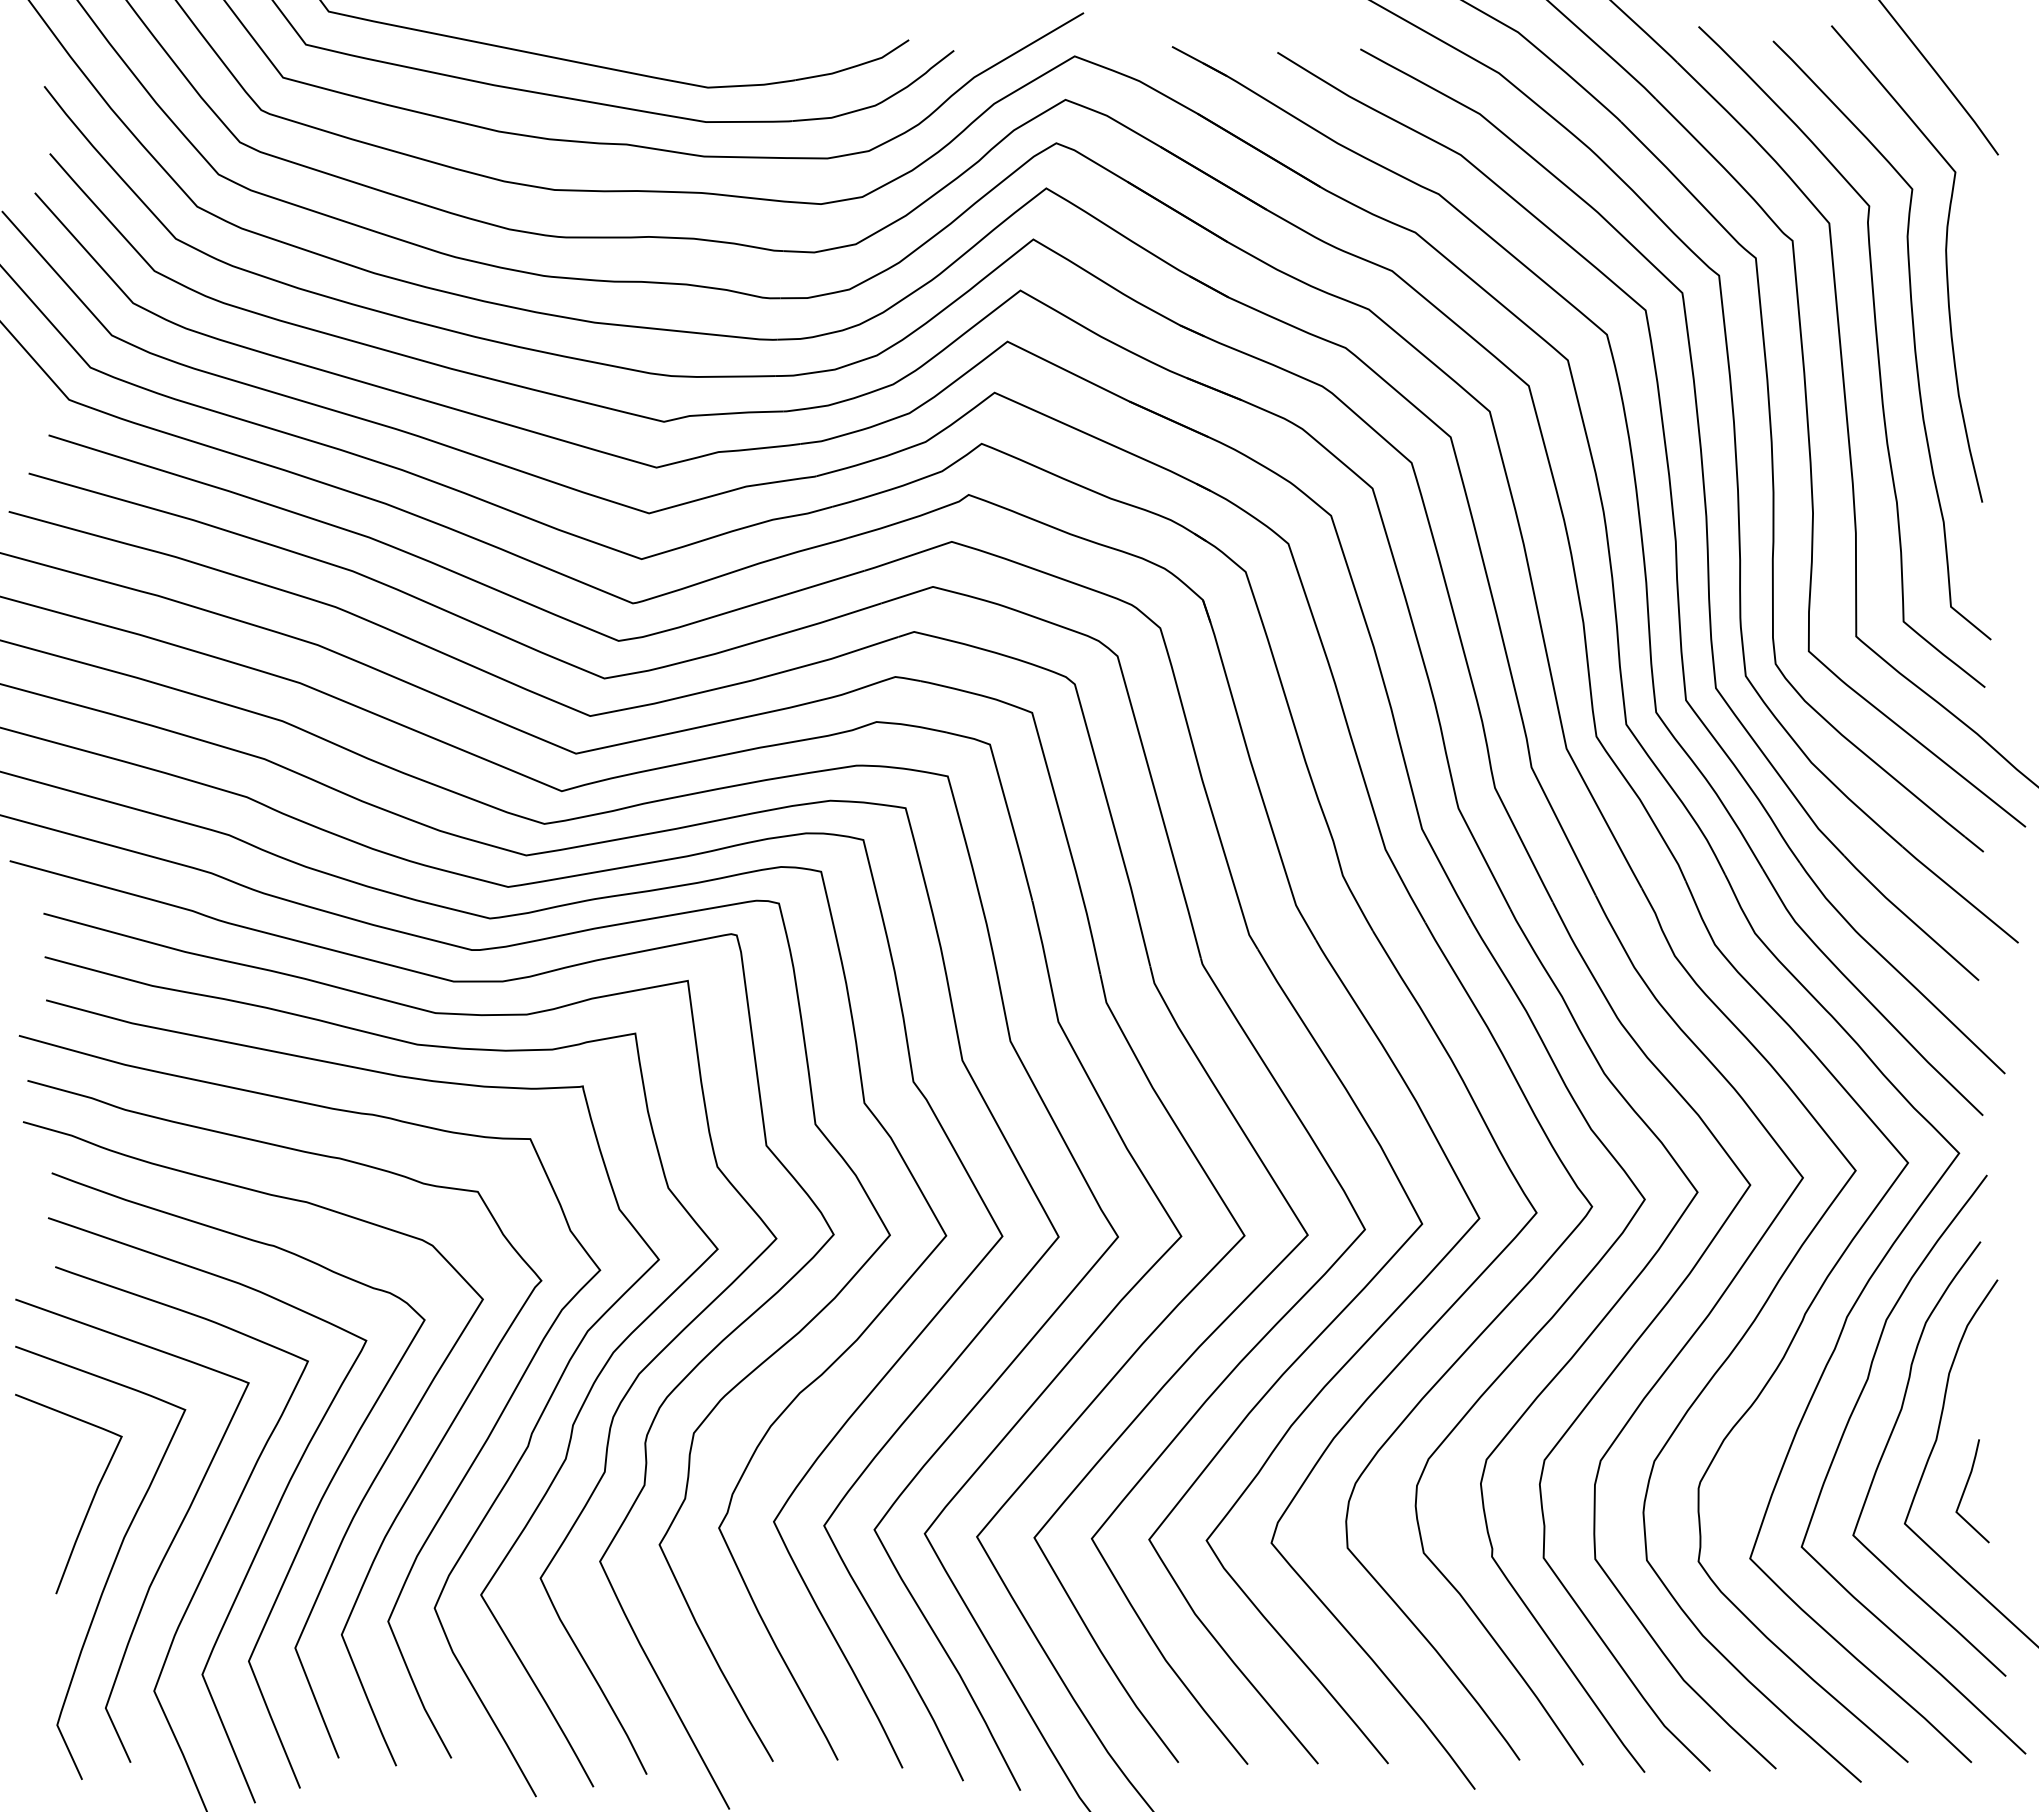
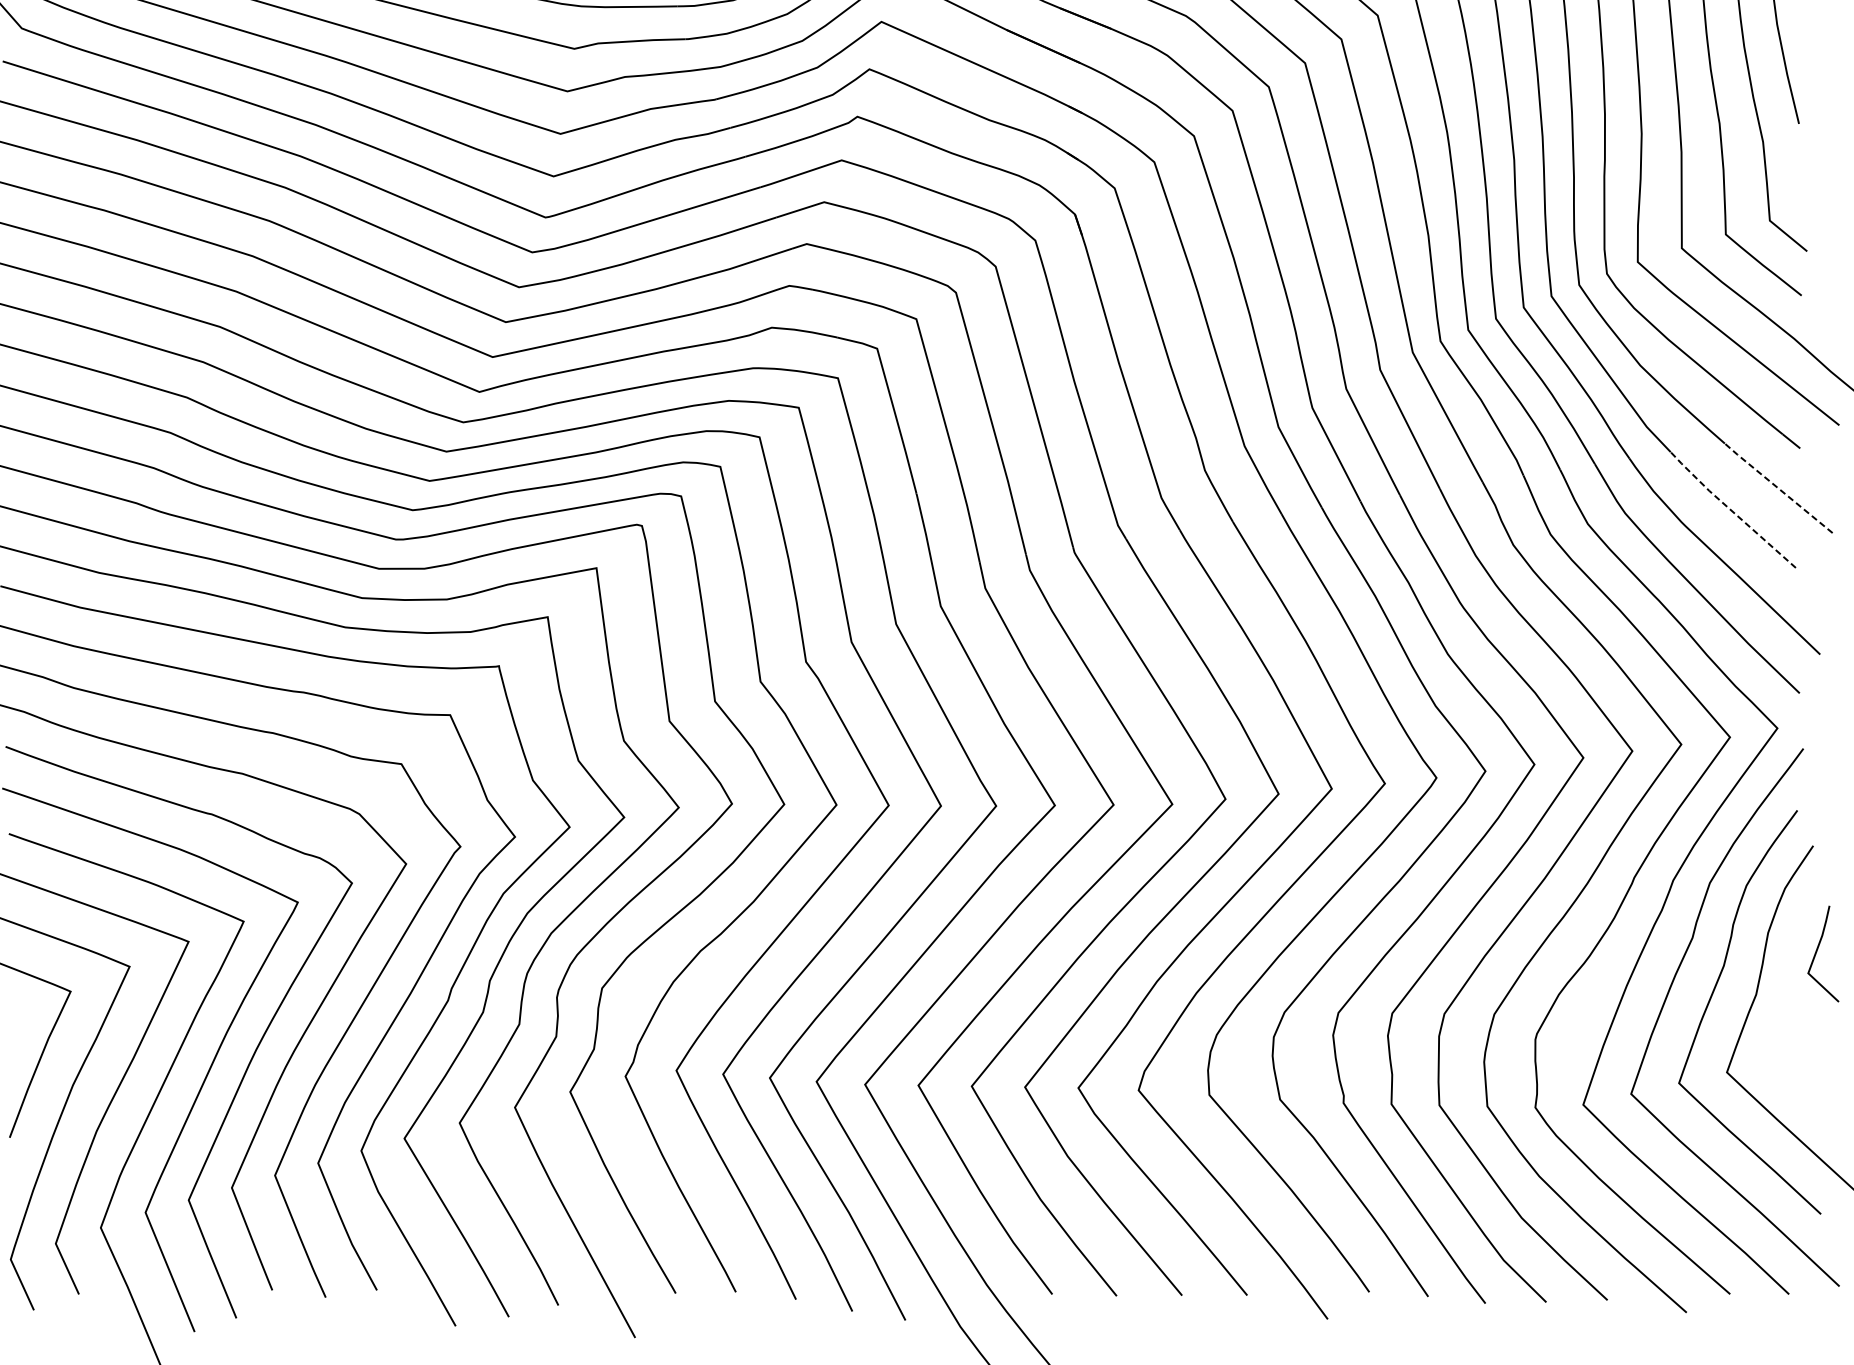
line: (1959, 894) -> (1777, 487), solid -> dashed
line: (1909, 918) -> (1731, 510), solid -> dashed
line: (1966, 1488) -> (1817, 951), moved

